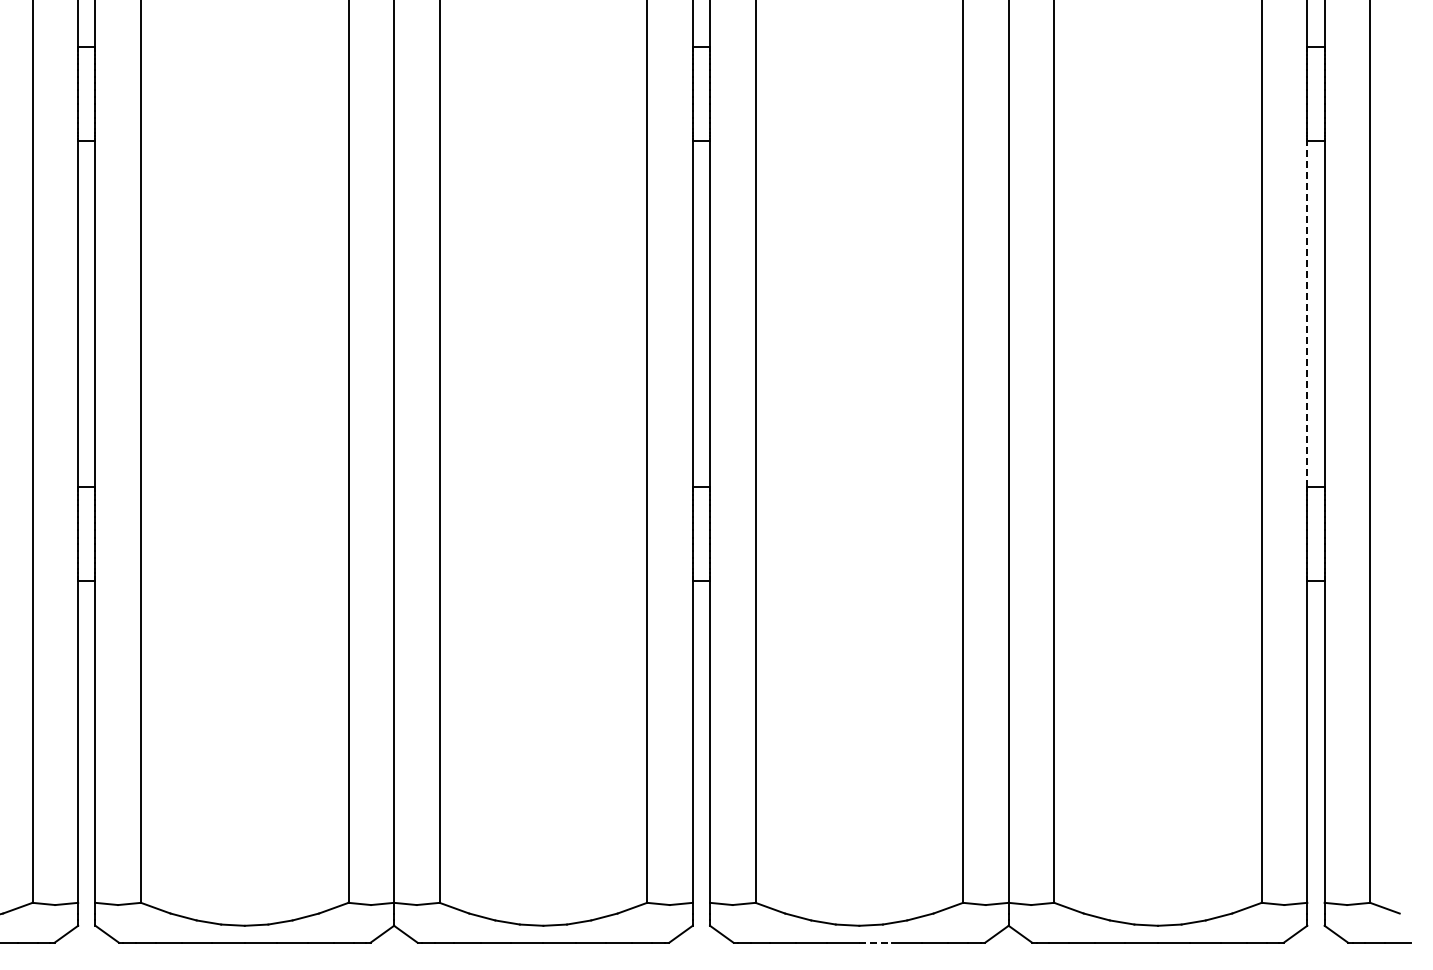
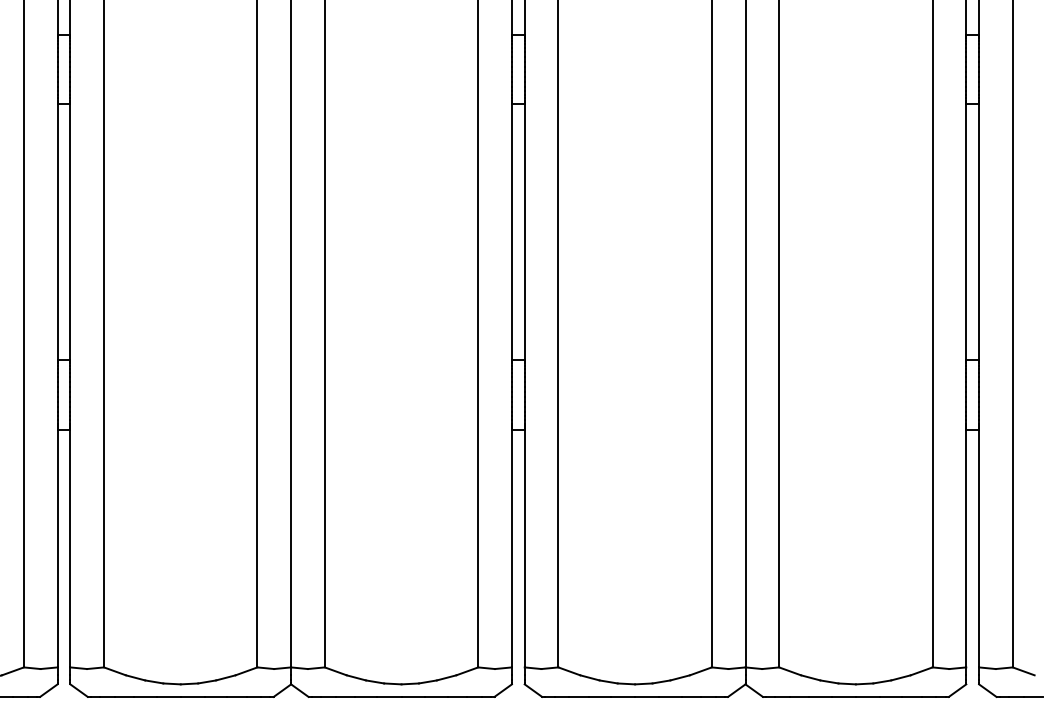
line: (1307, 314) -> (966, 232), dashed -> solid
line: (876, 942) -> (647, 696), dashed -> solid

